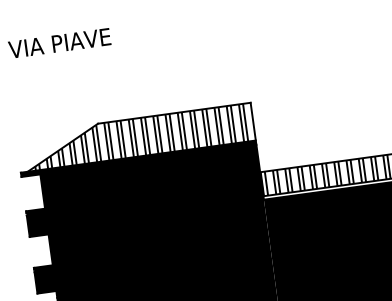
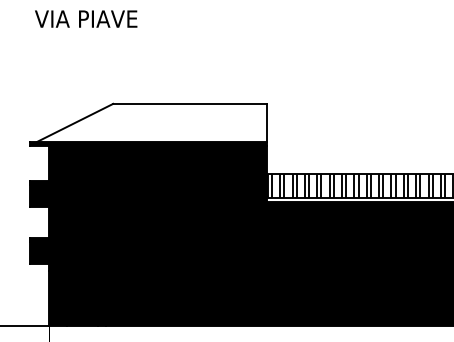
hatch: (139, 136) -> (152, 122), removed

